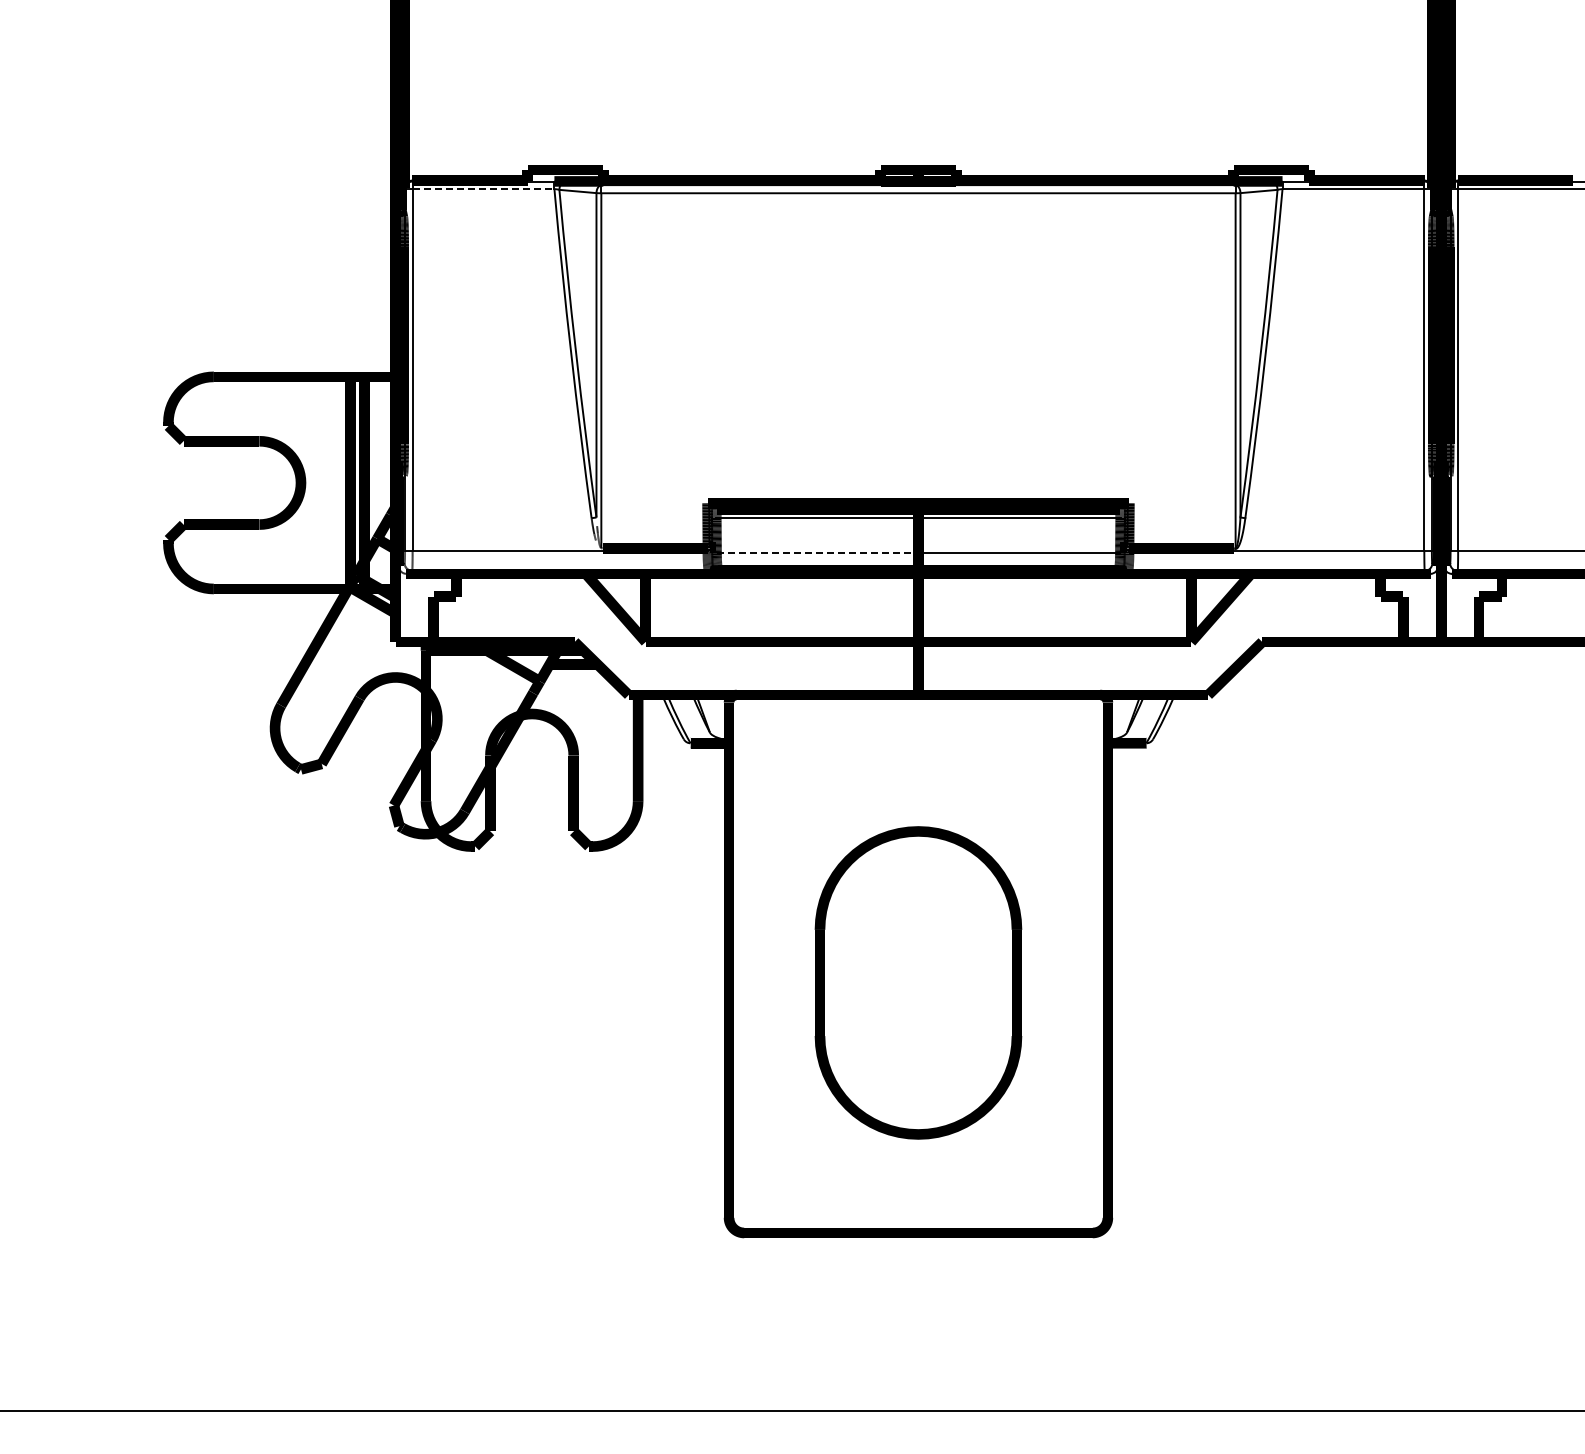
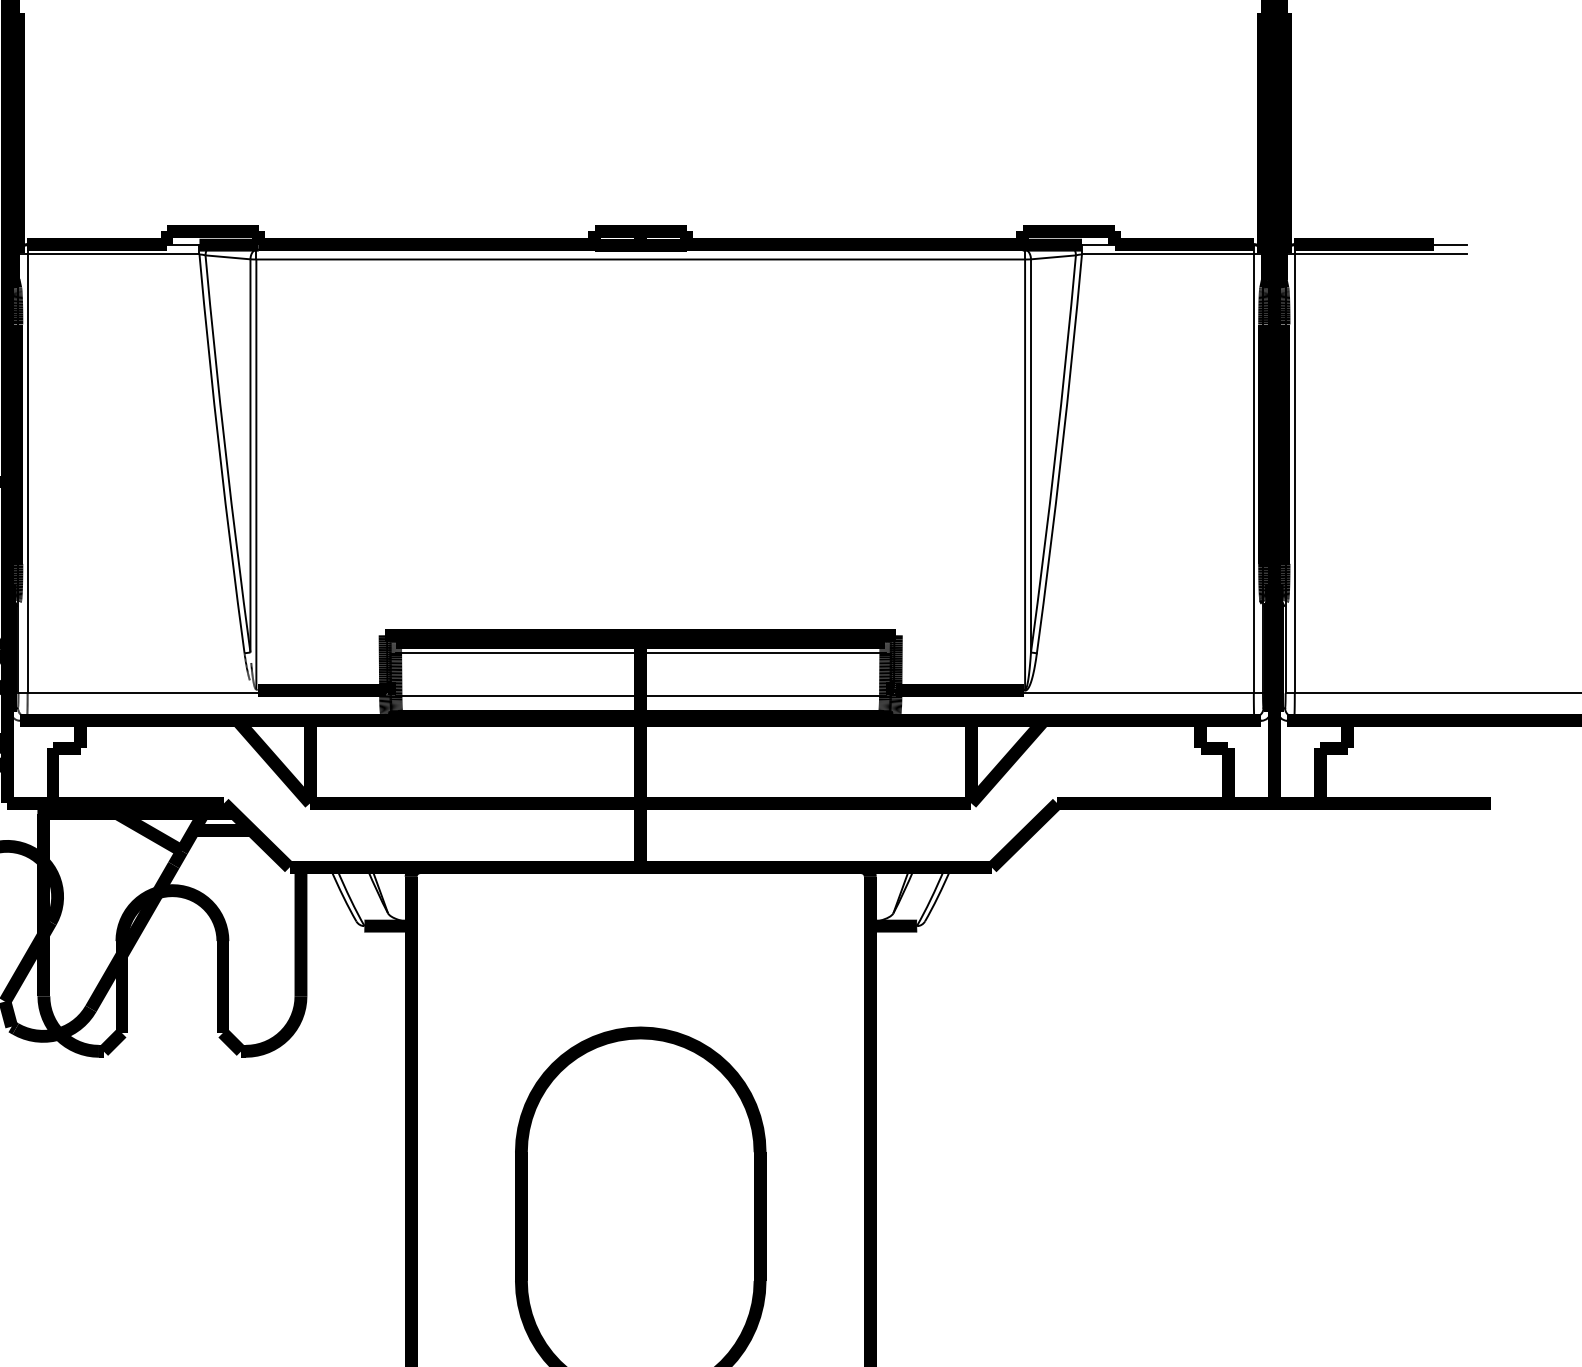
line: (483, 189) -> (113, 254), dashed -> solid
line: (817, 553) -> (518, 696), dashed -> solid

